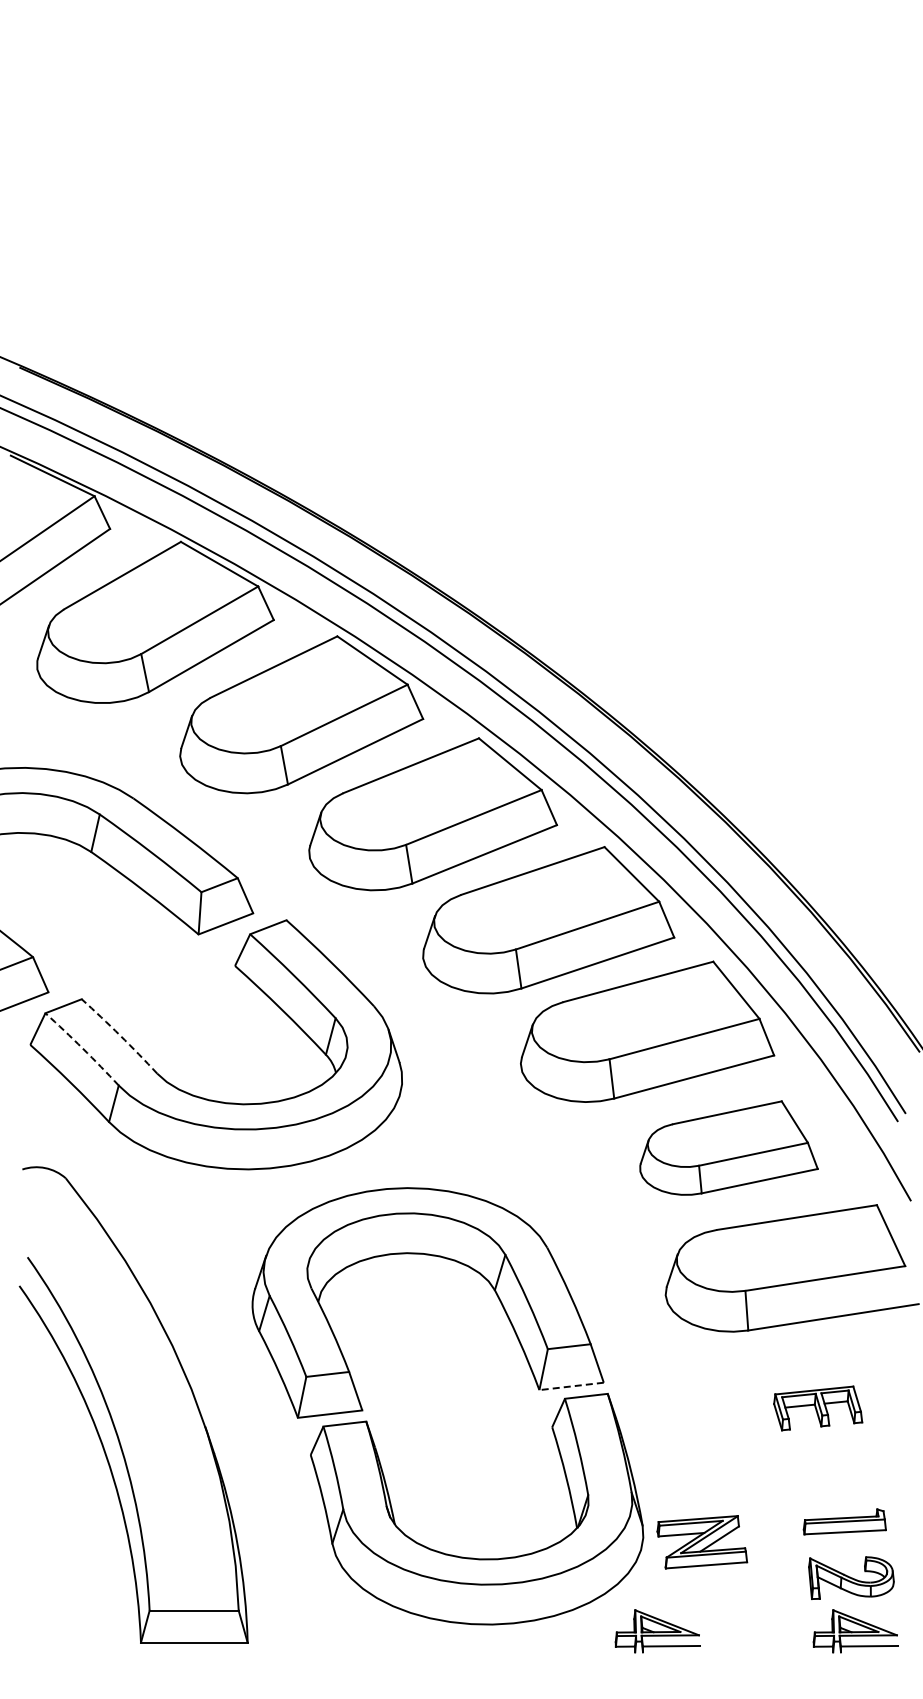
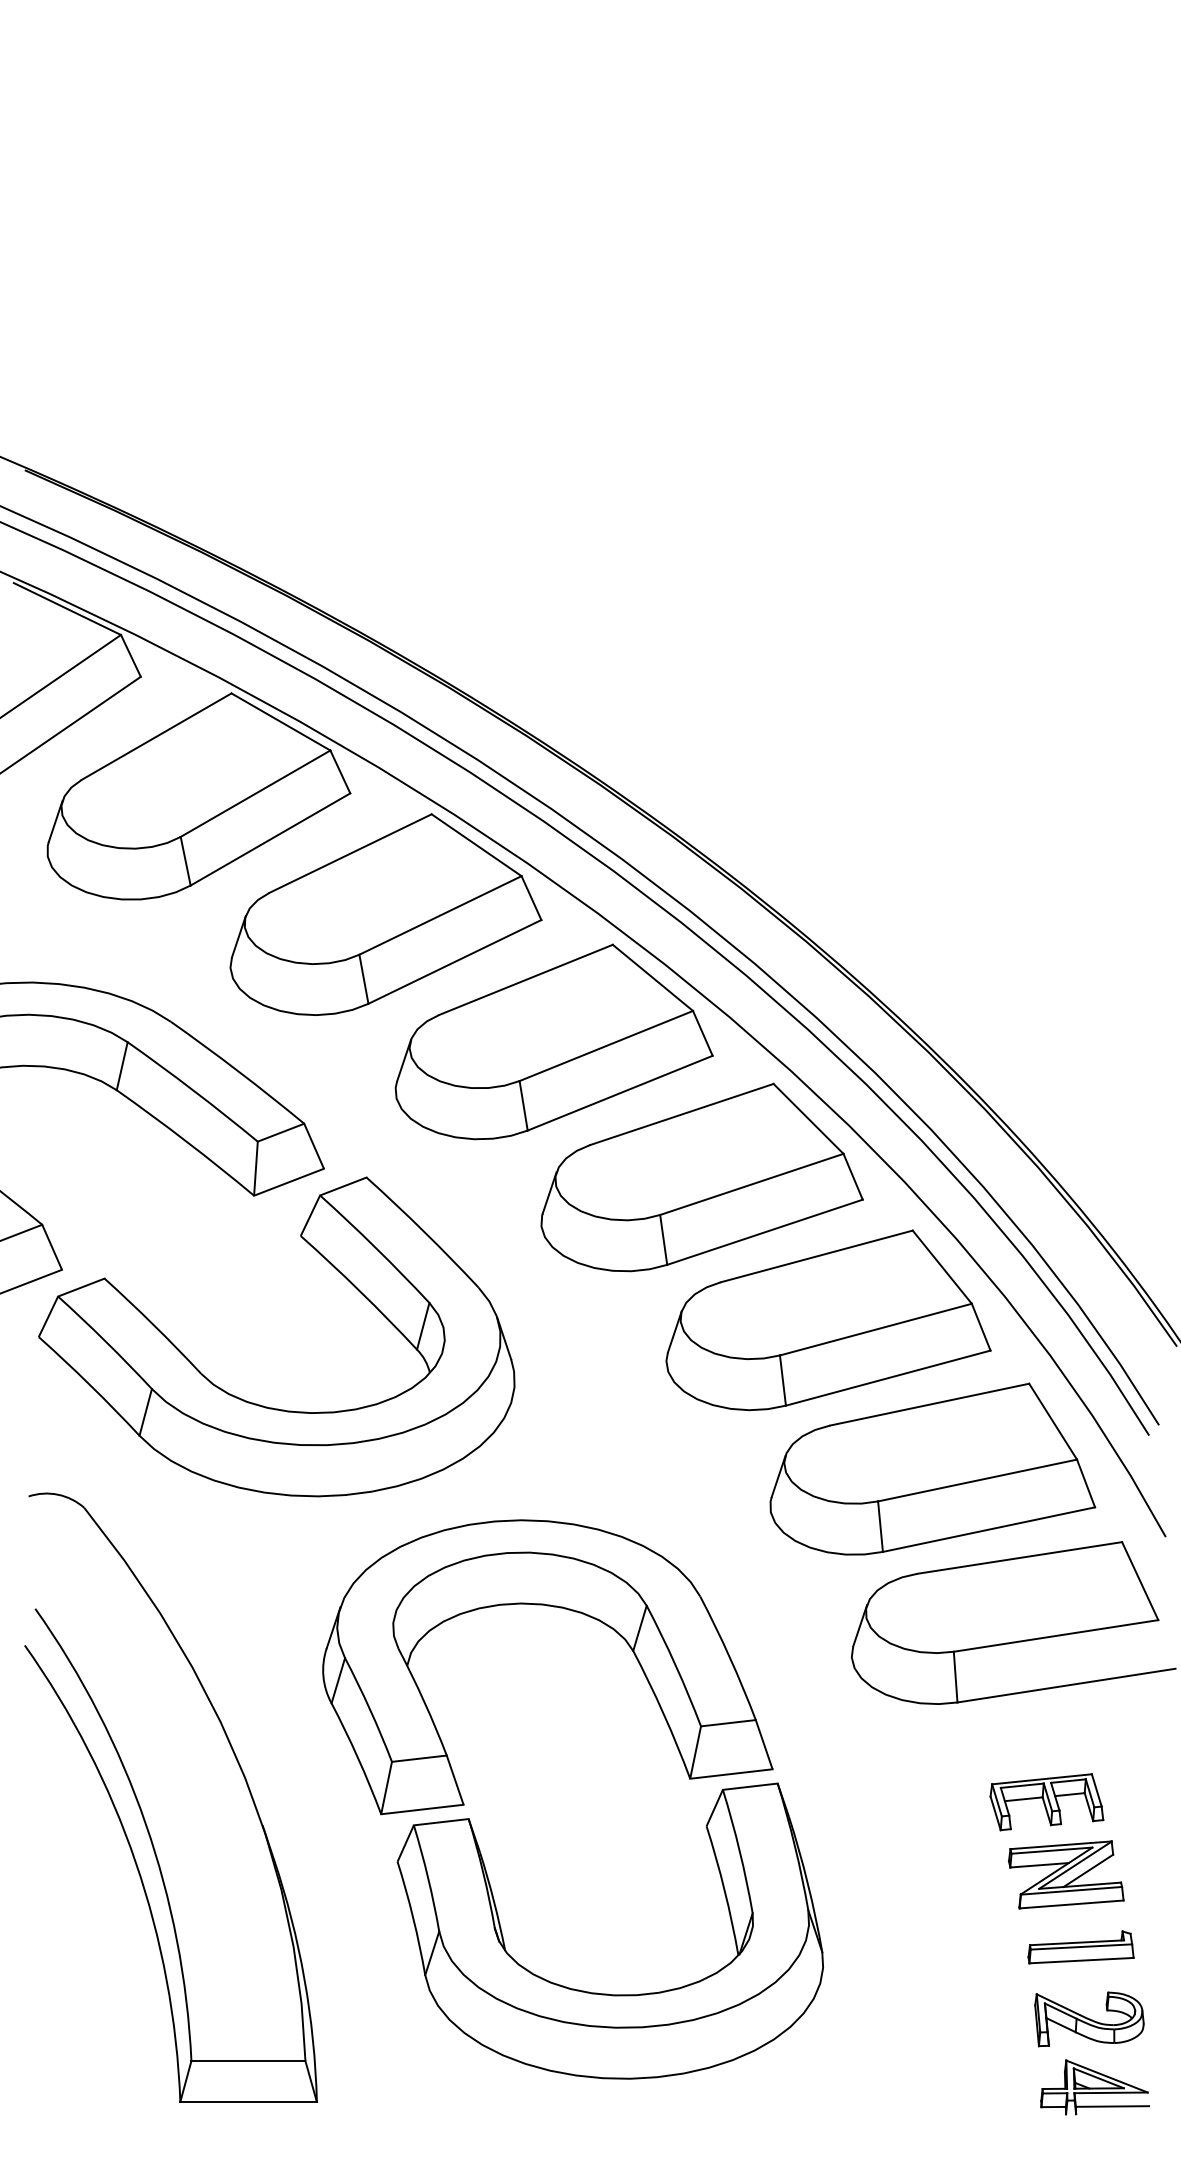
arc: (120, 1035) -> (154, 1325), dashed -> solid
arc: (82, 1048) -> (105, 1341), dashed -> solid
part: (728, 1147) -> (932, 1468), size x1.43
line: (571, 1386) -> (731, 1774), dashed -> solid
part: (702, 1542) -> (1066, 1875), moved
part: (657, 1631) -> (841, 2087), removed

